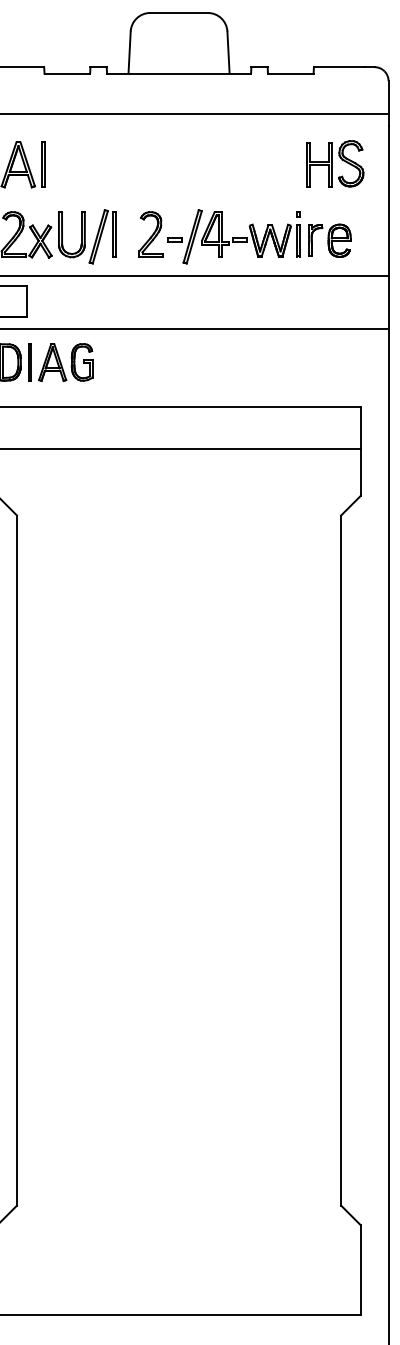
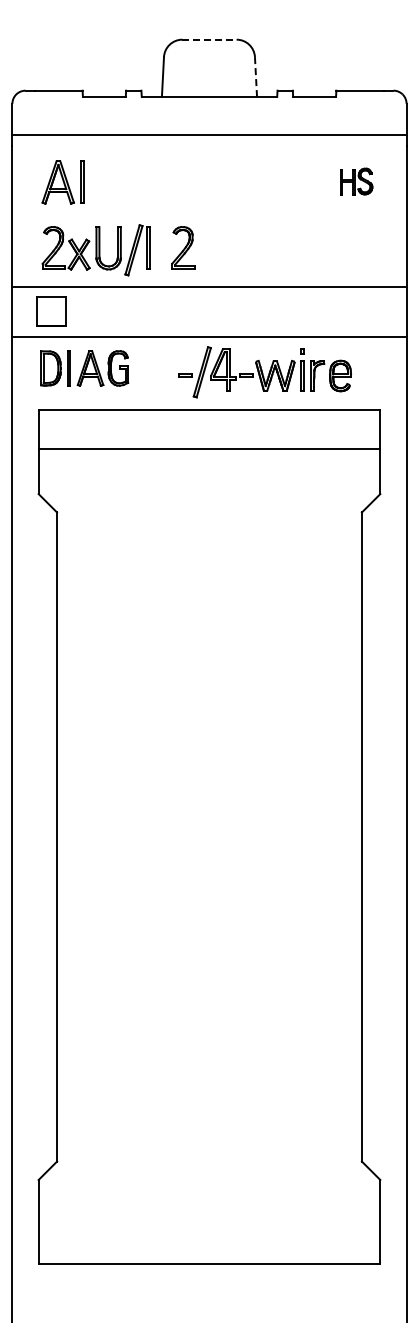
line: (179, 12) -> (209, 39), solid -> dashed
line: (229, 52) -> (256, 76), solid -> dashed
part: (335, 163) -> (356, 181), size x0.6
part: (258, 237) -> (264, 372), moved

